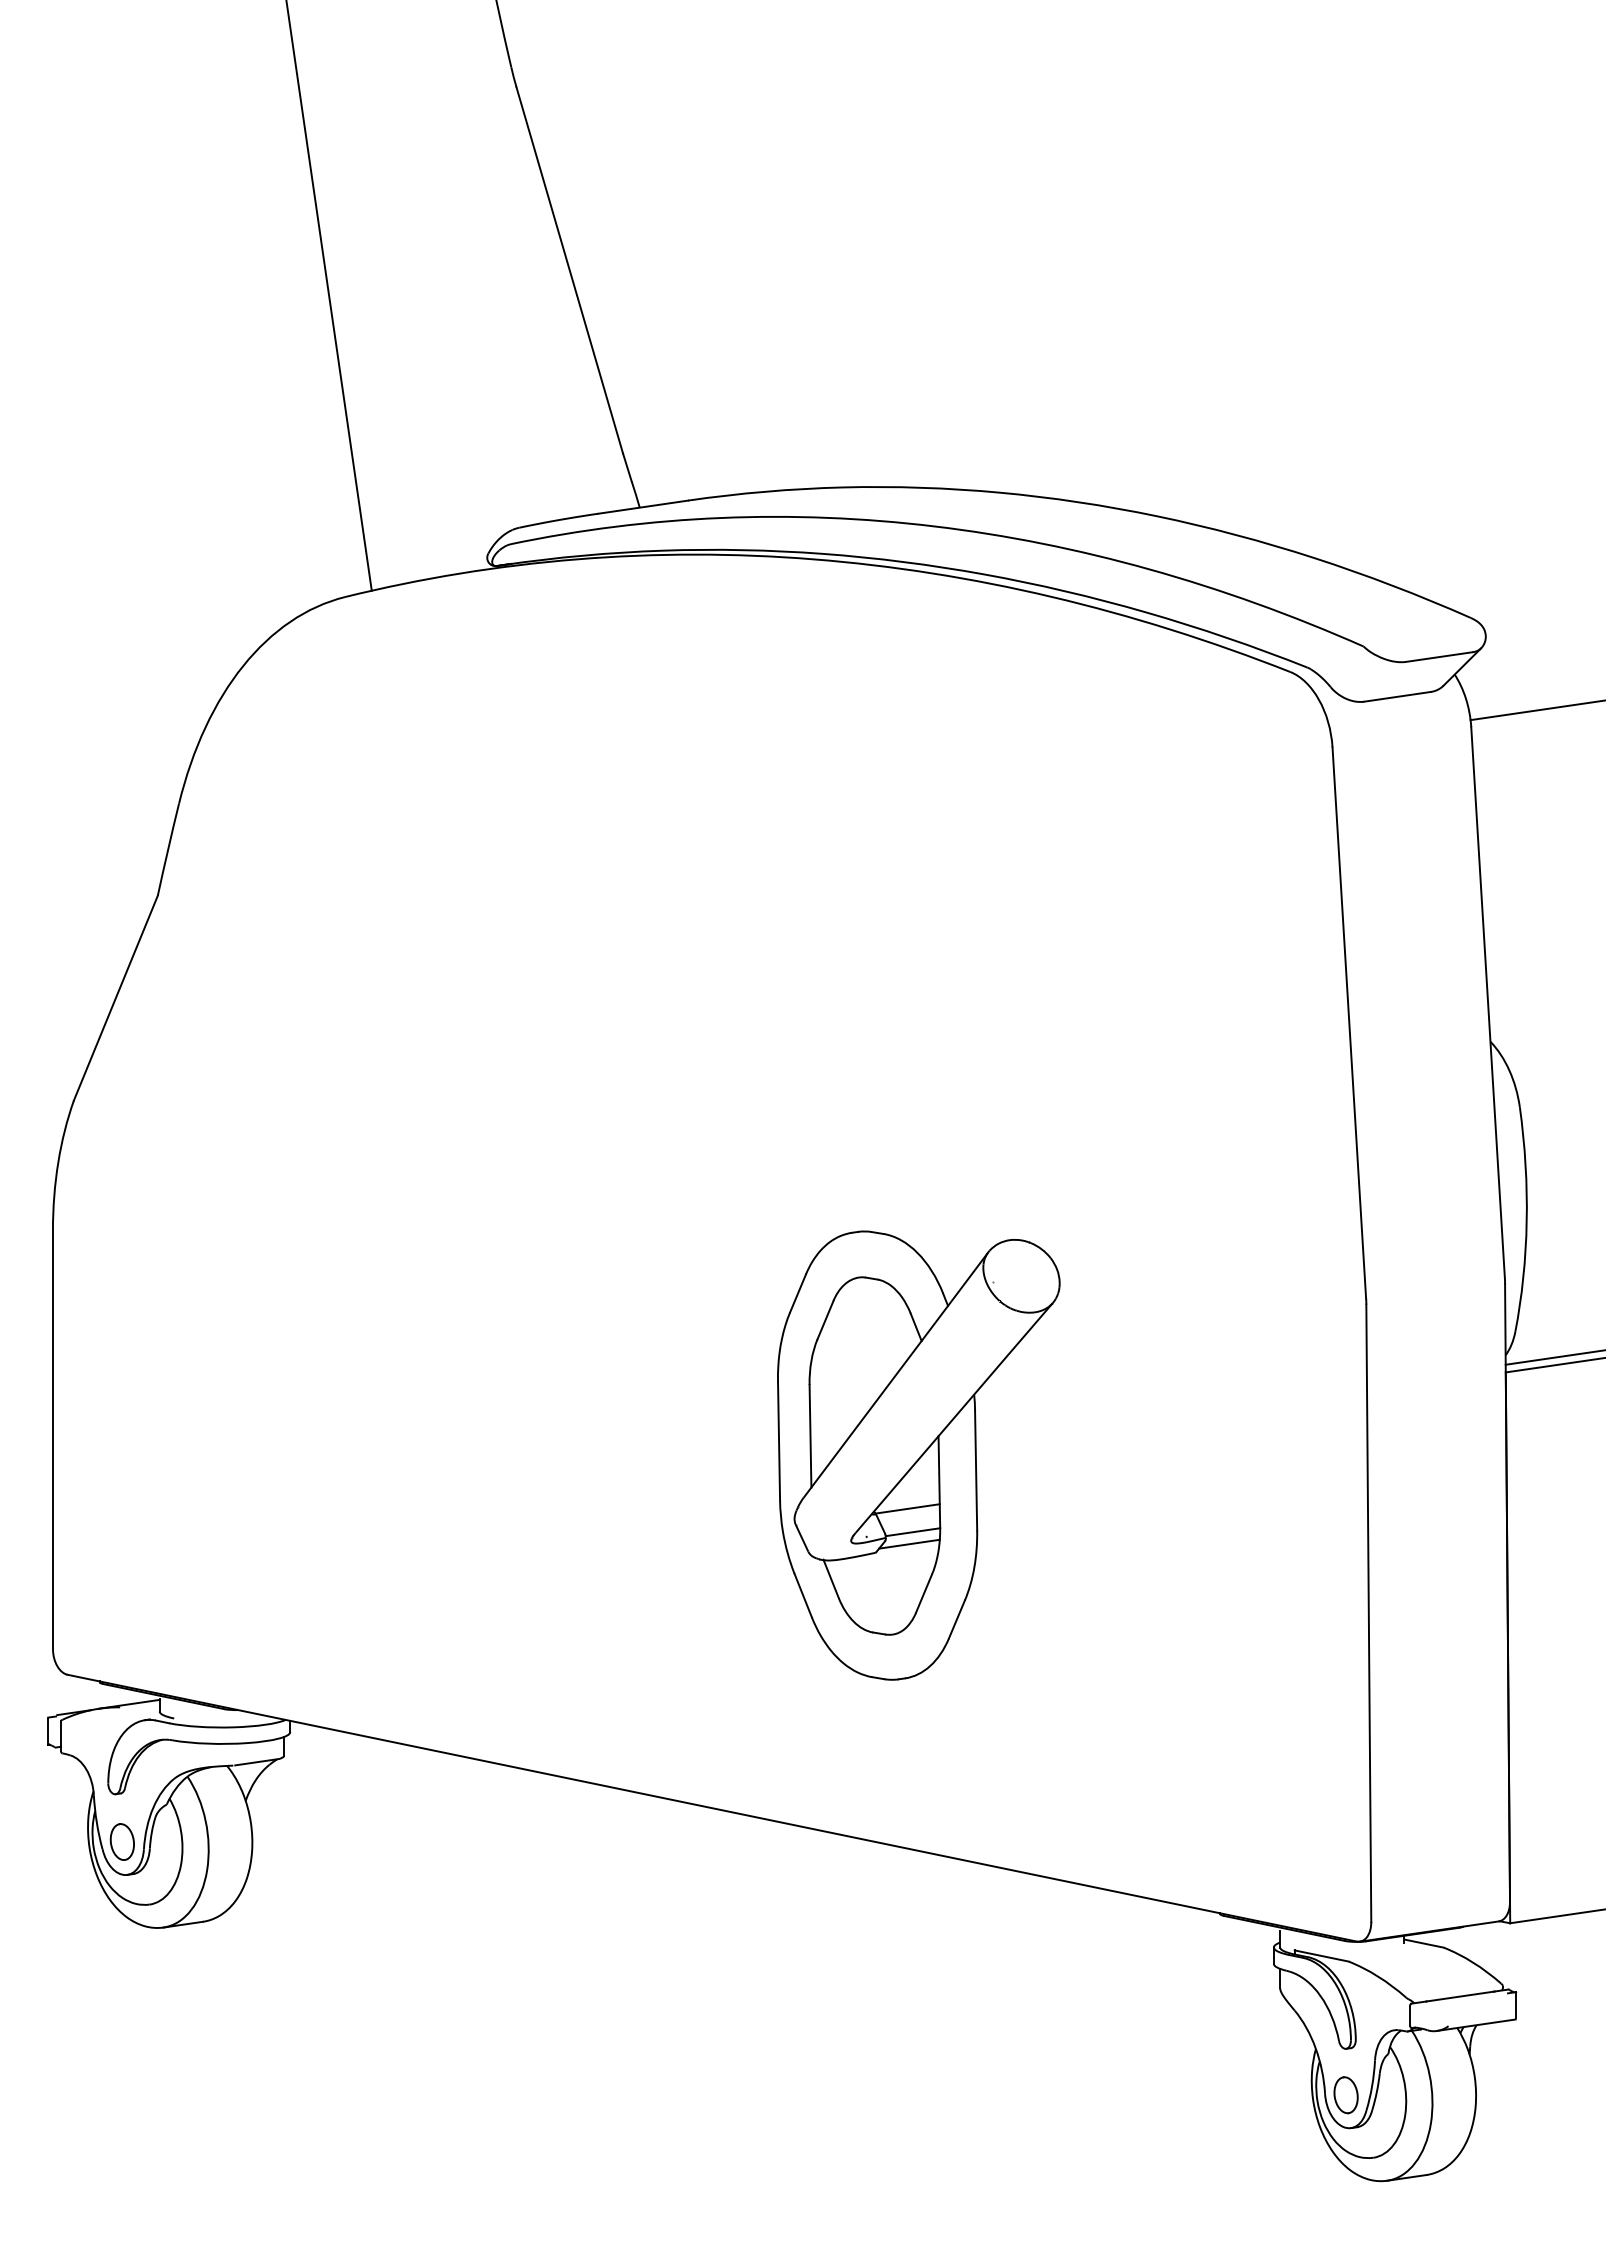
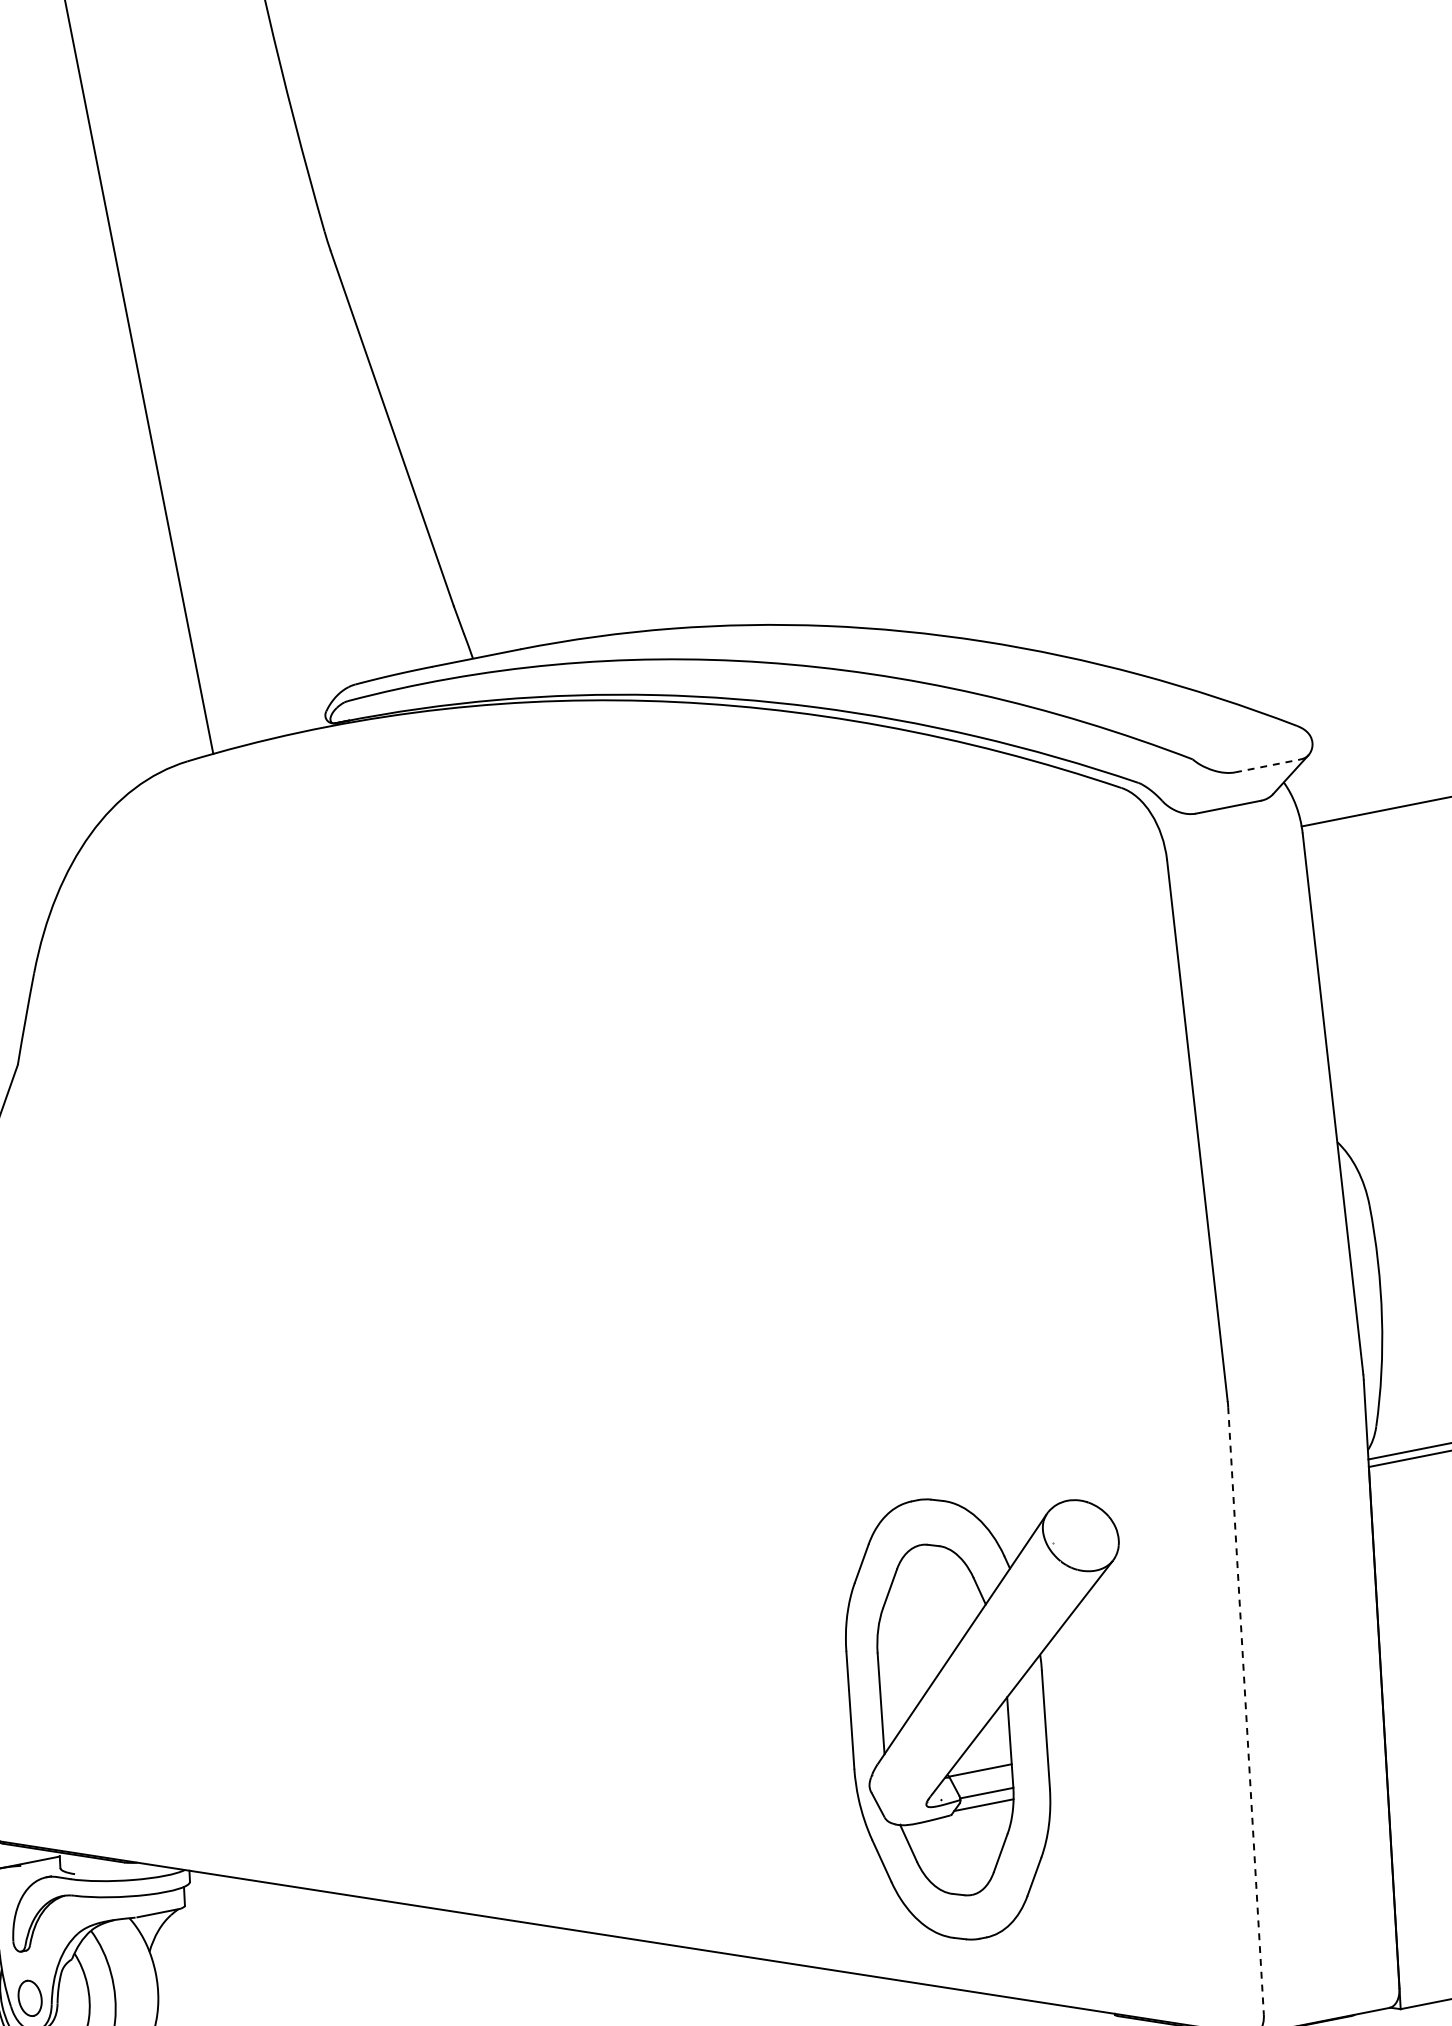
line: (1439, 657) -> (1267, 766), solid -> dashed
part: (918, 1455) -> (988, 1717), moved
line: (1368, 1613) -> (1245, 1711), solid -> dashed

